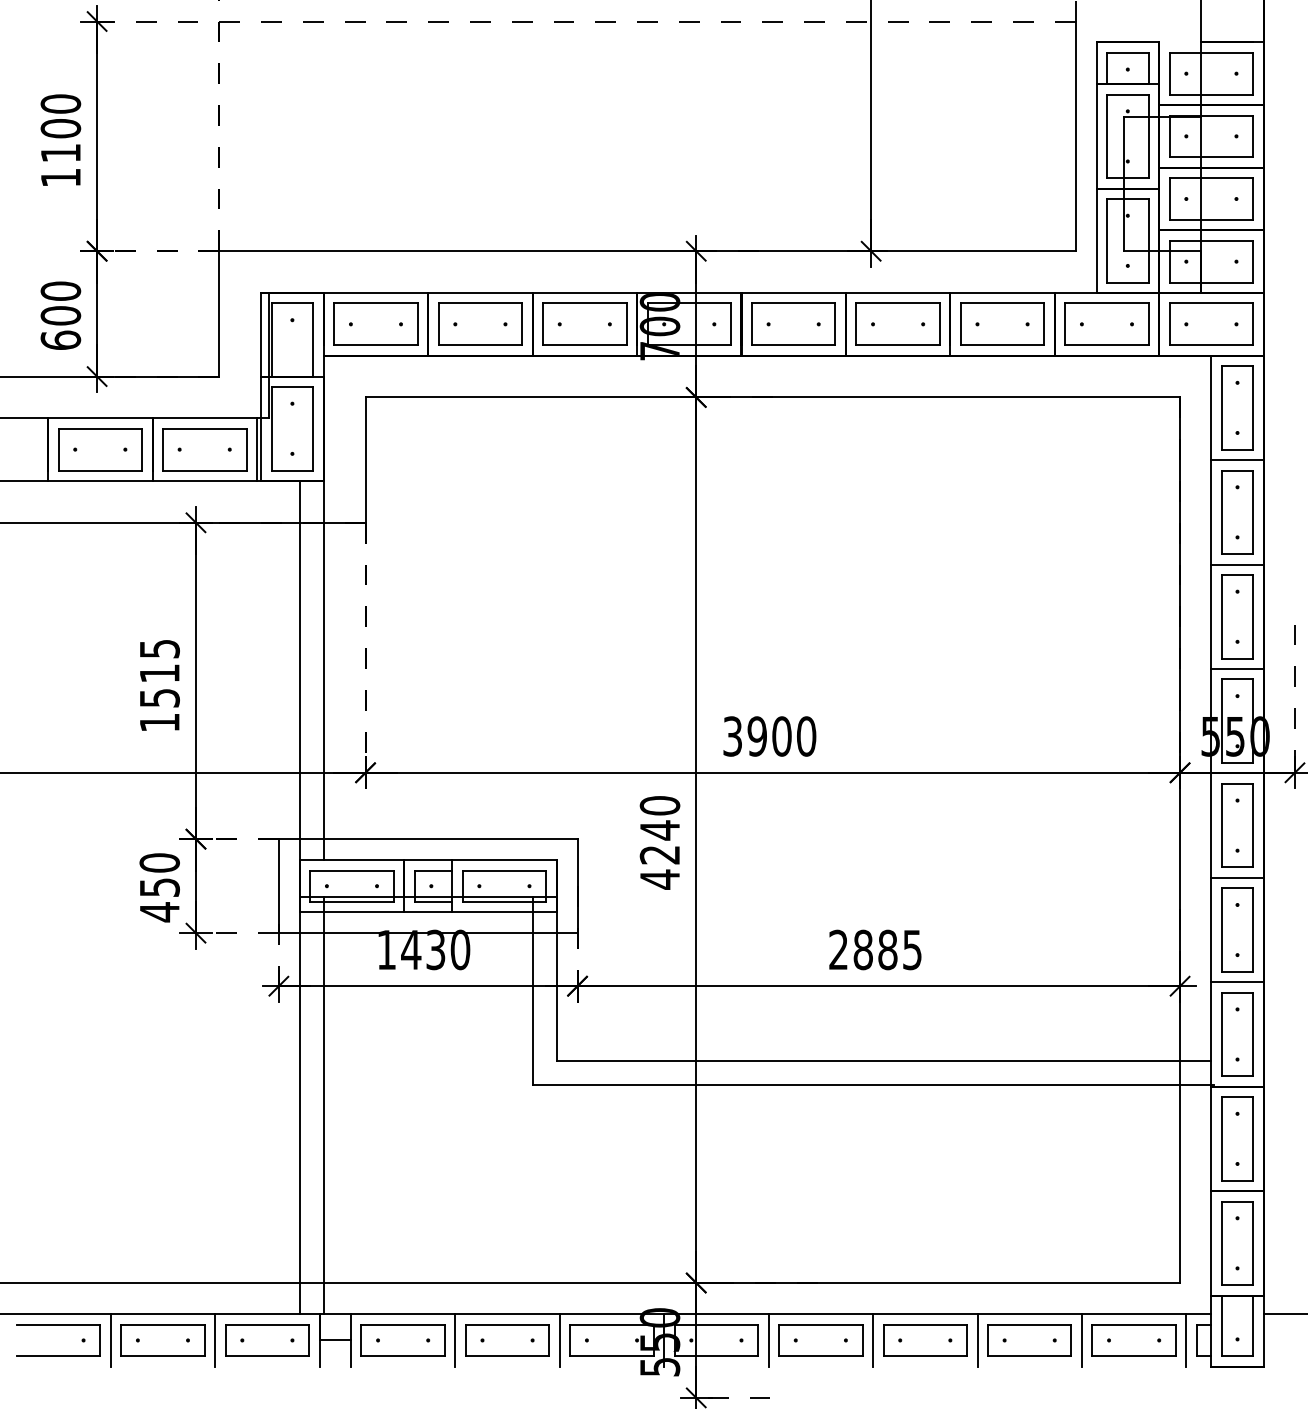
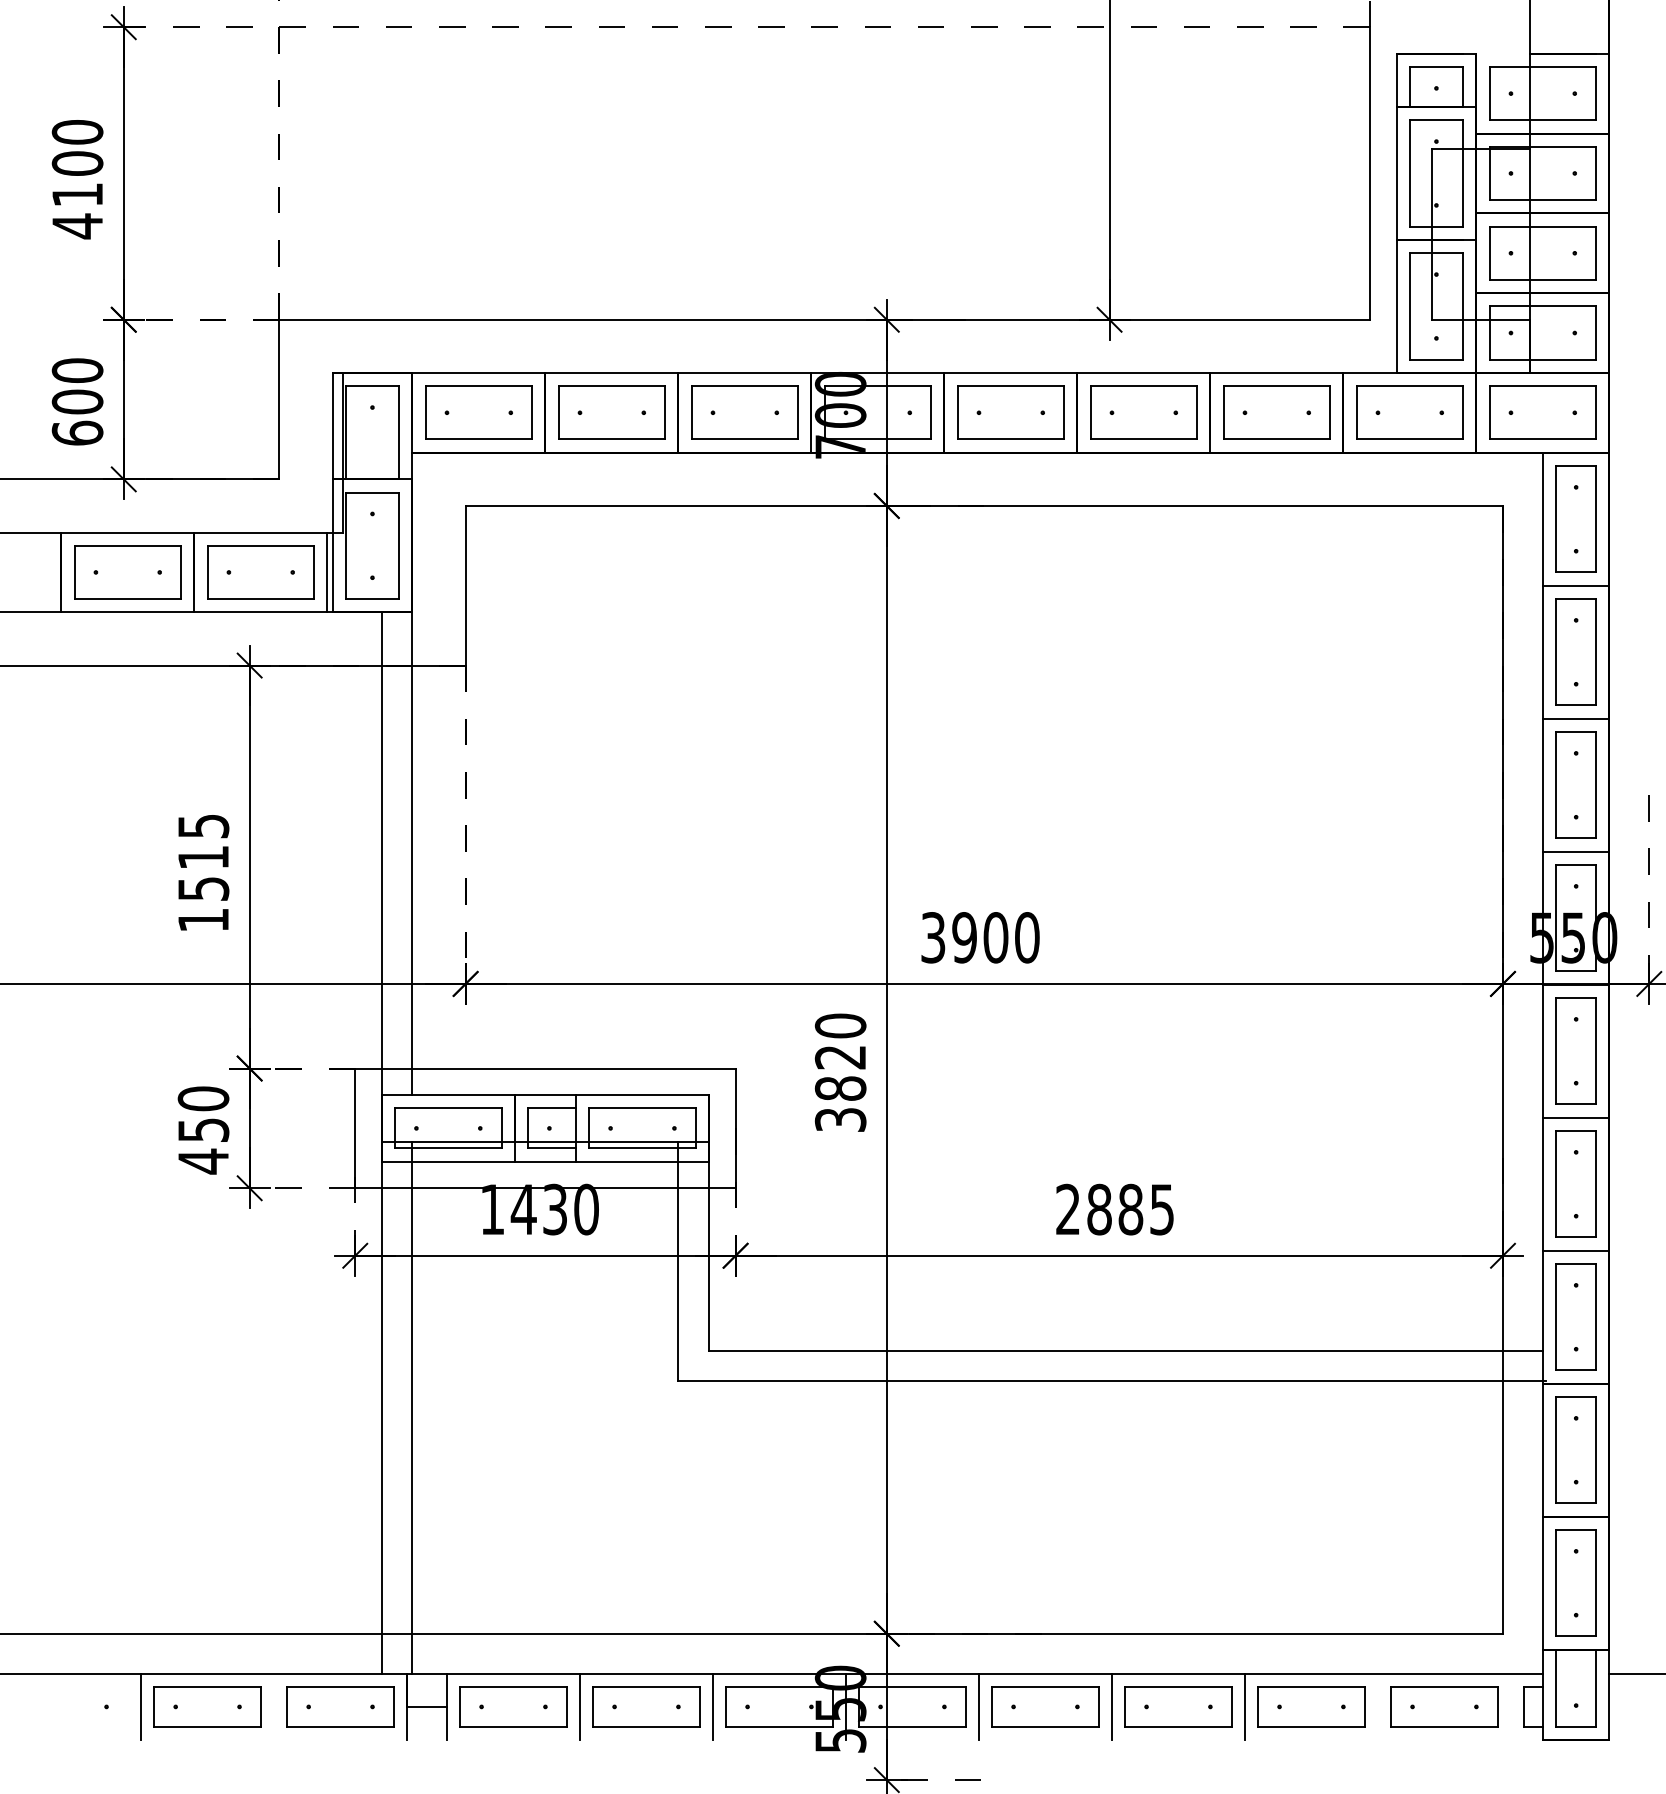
text: (60, 178) -> (77, 226), 1100 -> 4100
text: (659, 854) -> (840, 1088), 4240 -> 3820
part: (58, 1325) -> (74, 1687), removed
line: (215, 1340) -> (274, 1706), removed
line: (1081, 1340) -> (1377, 1706), removed
line: (1185, 1340) -> (1510, 1706), removed

